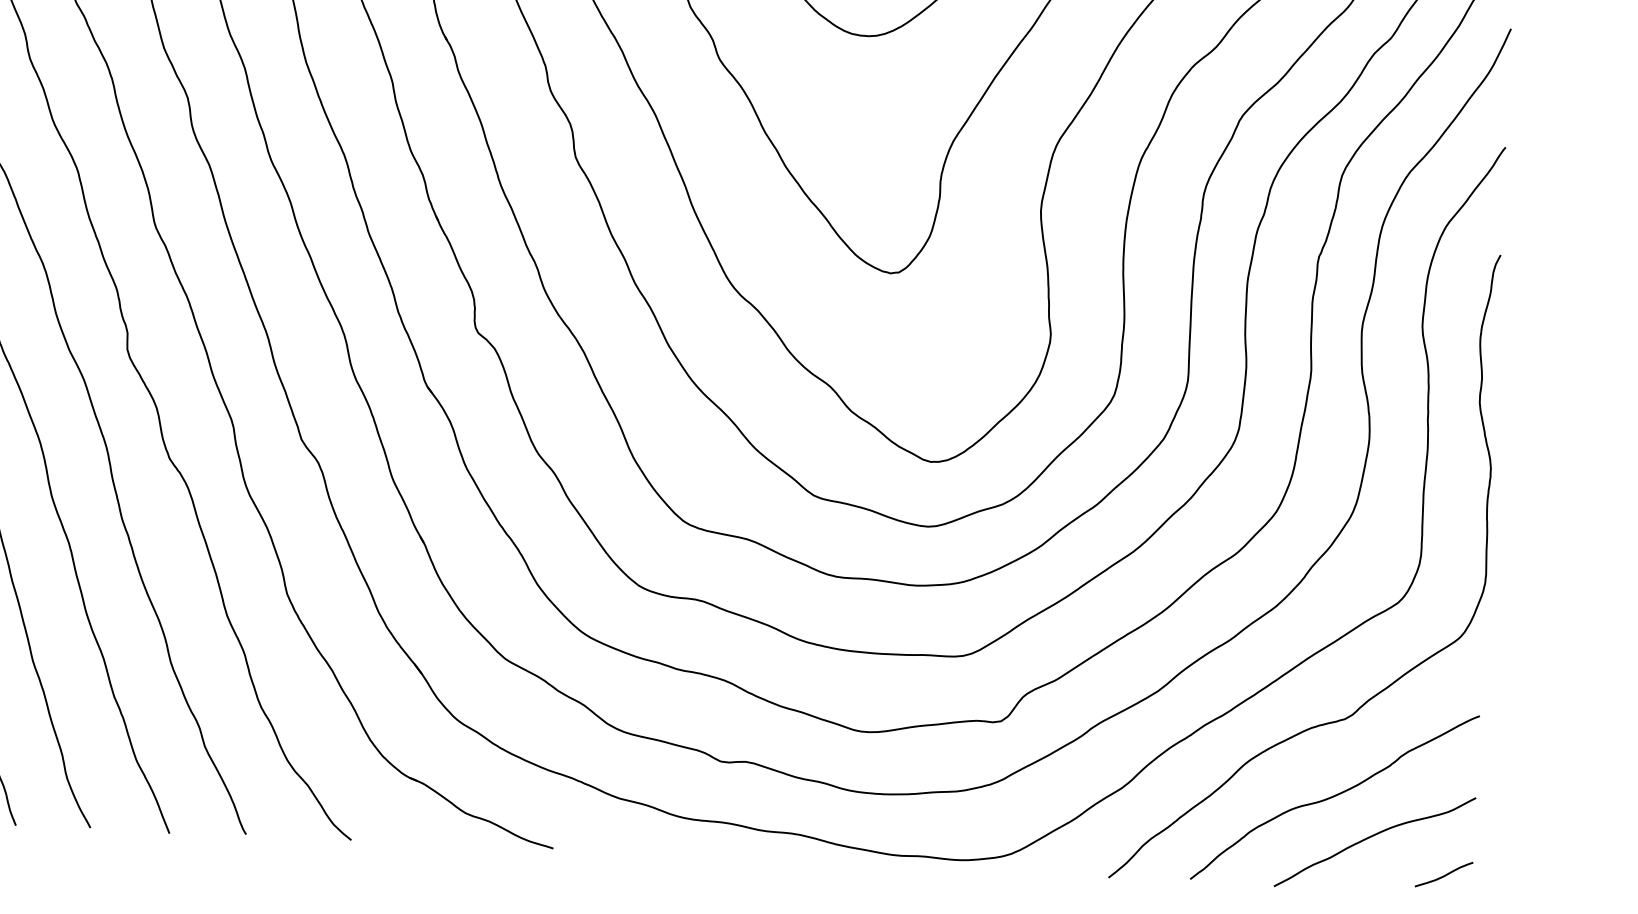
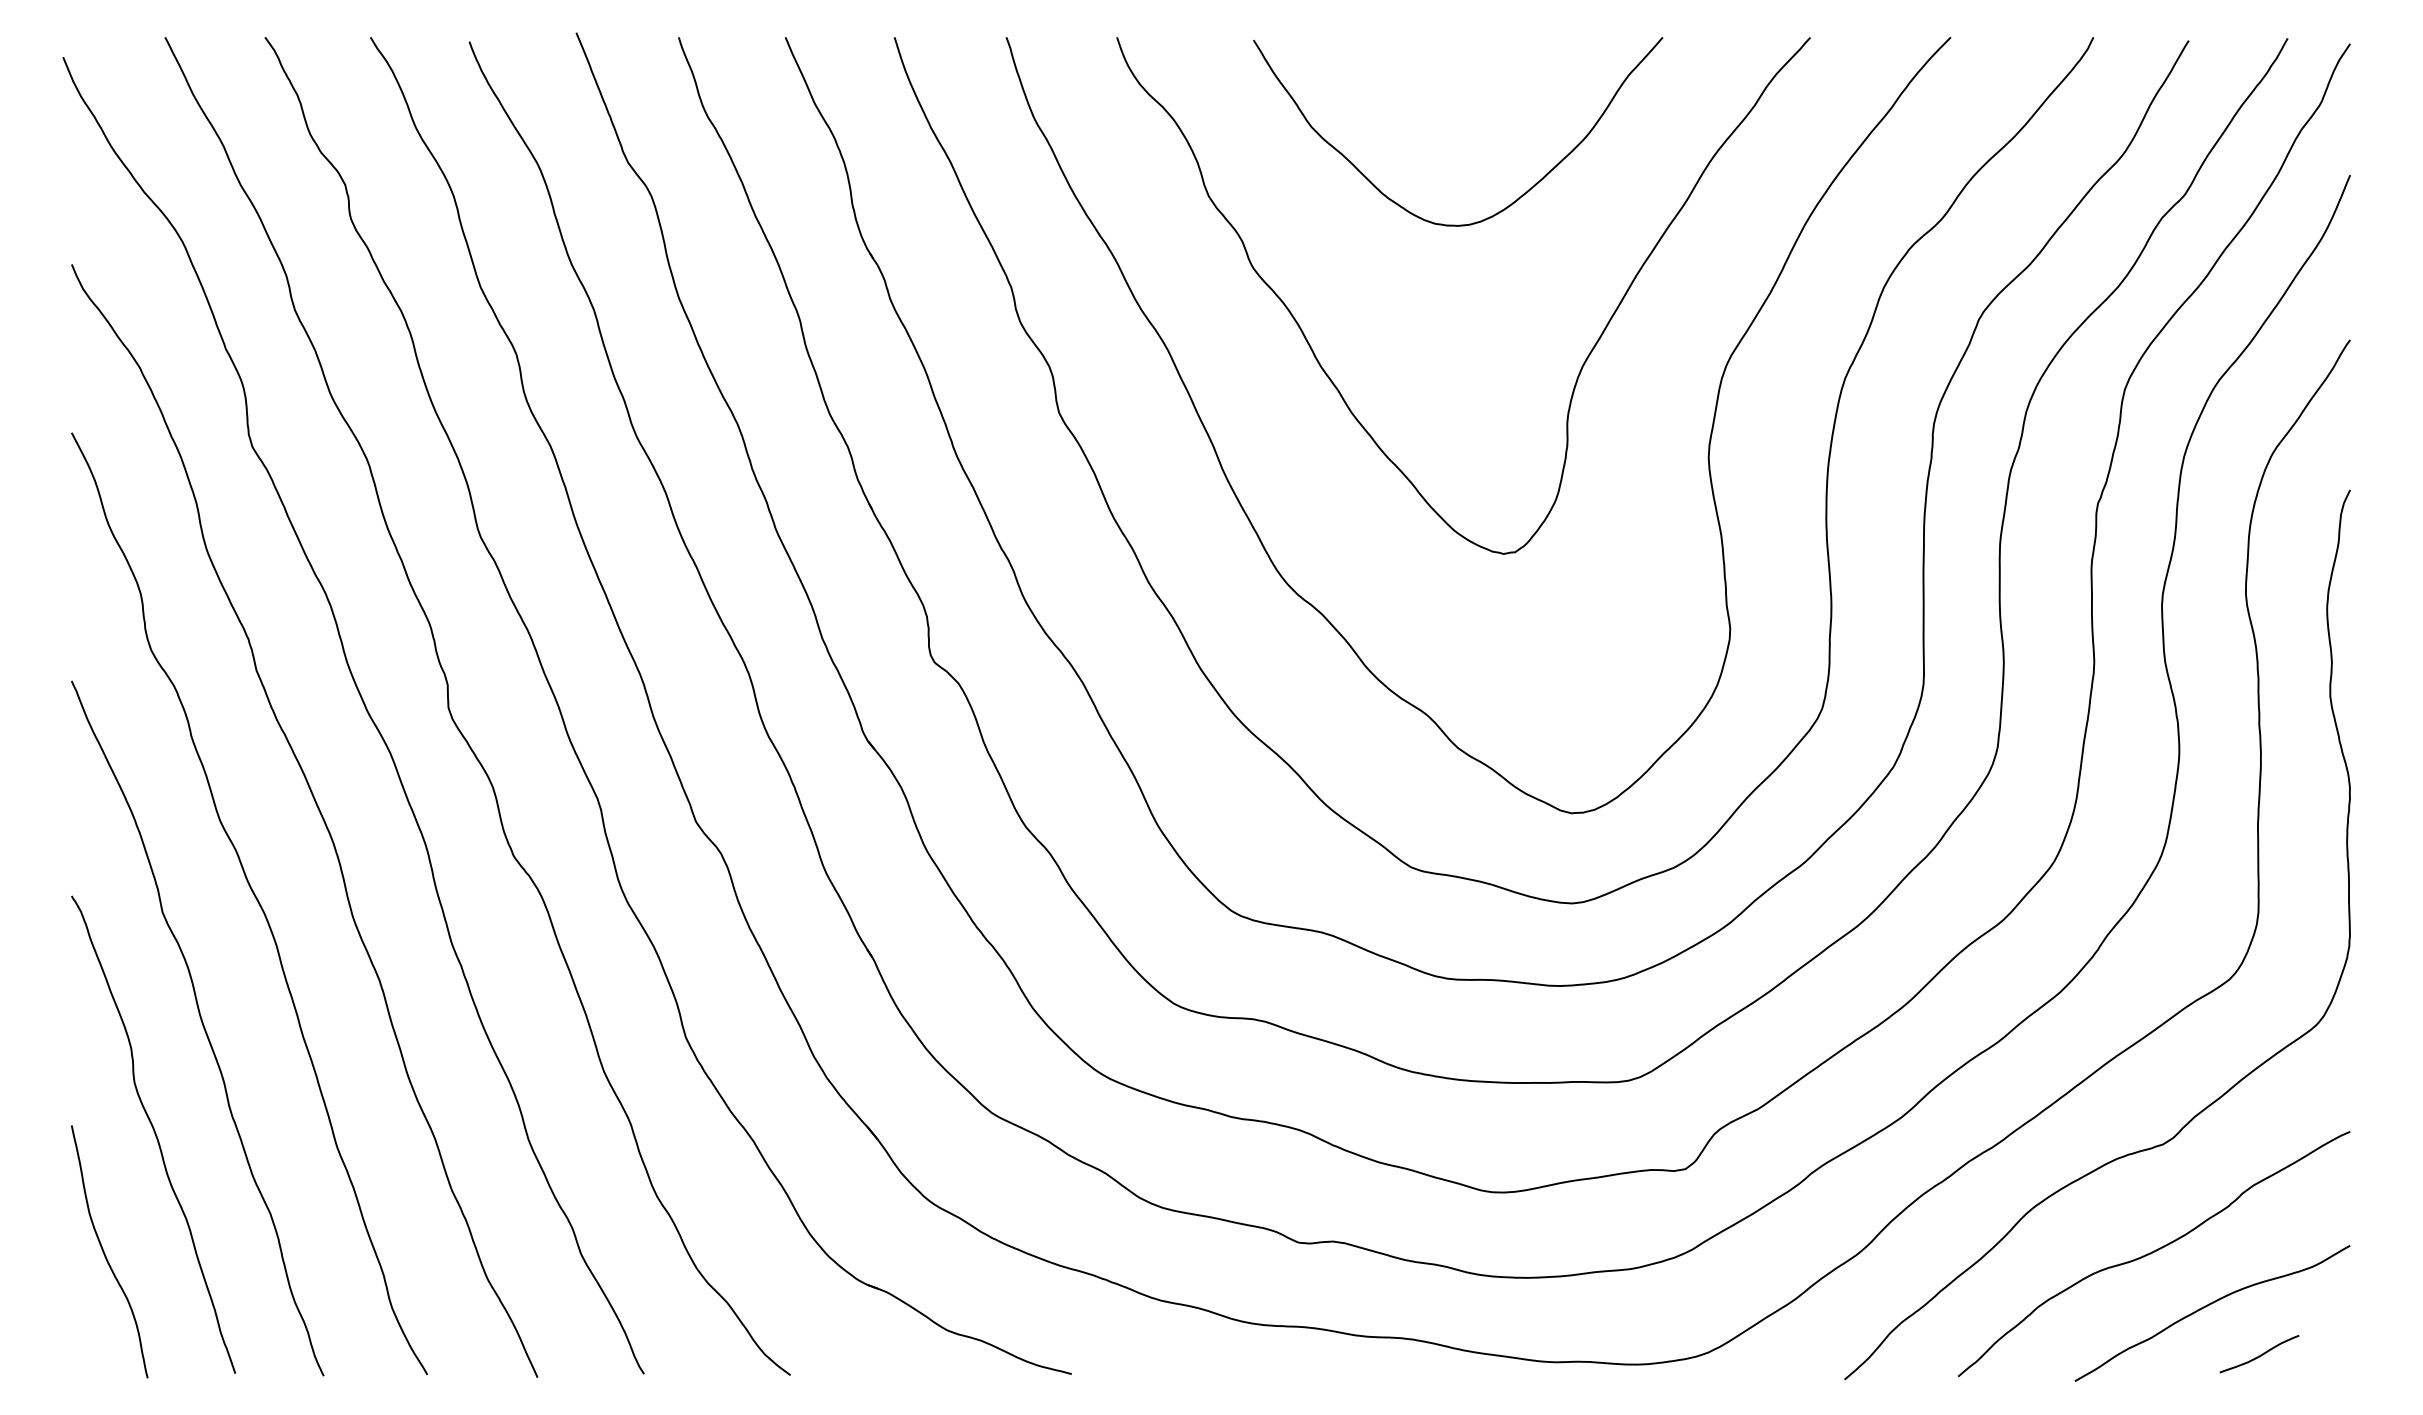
curve: (1444, 874) -> (2260, 1354), moved

